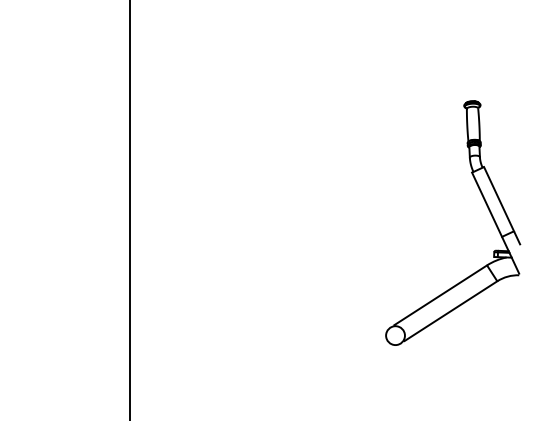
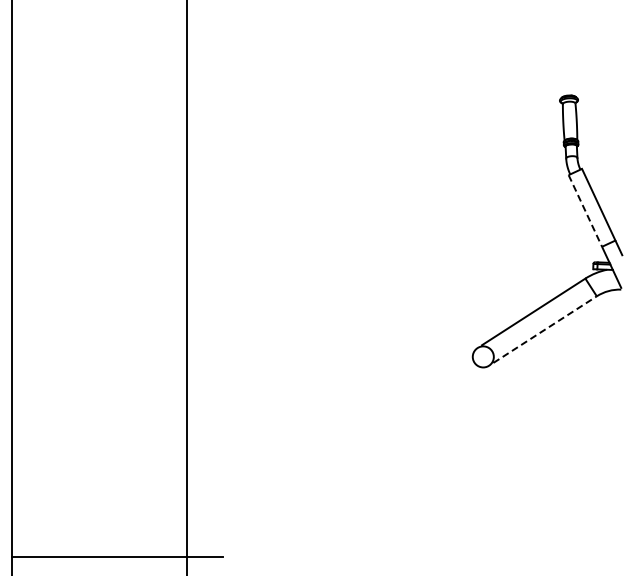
line: (487, 204) -> (585, 210), solid -> dashed
line: (451, 311) -> (545, 329), solid -> dashed

